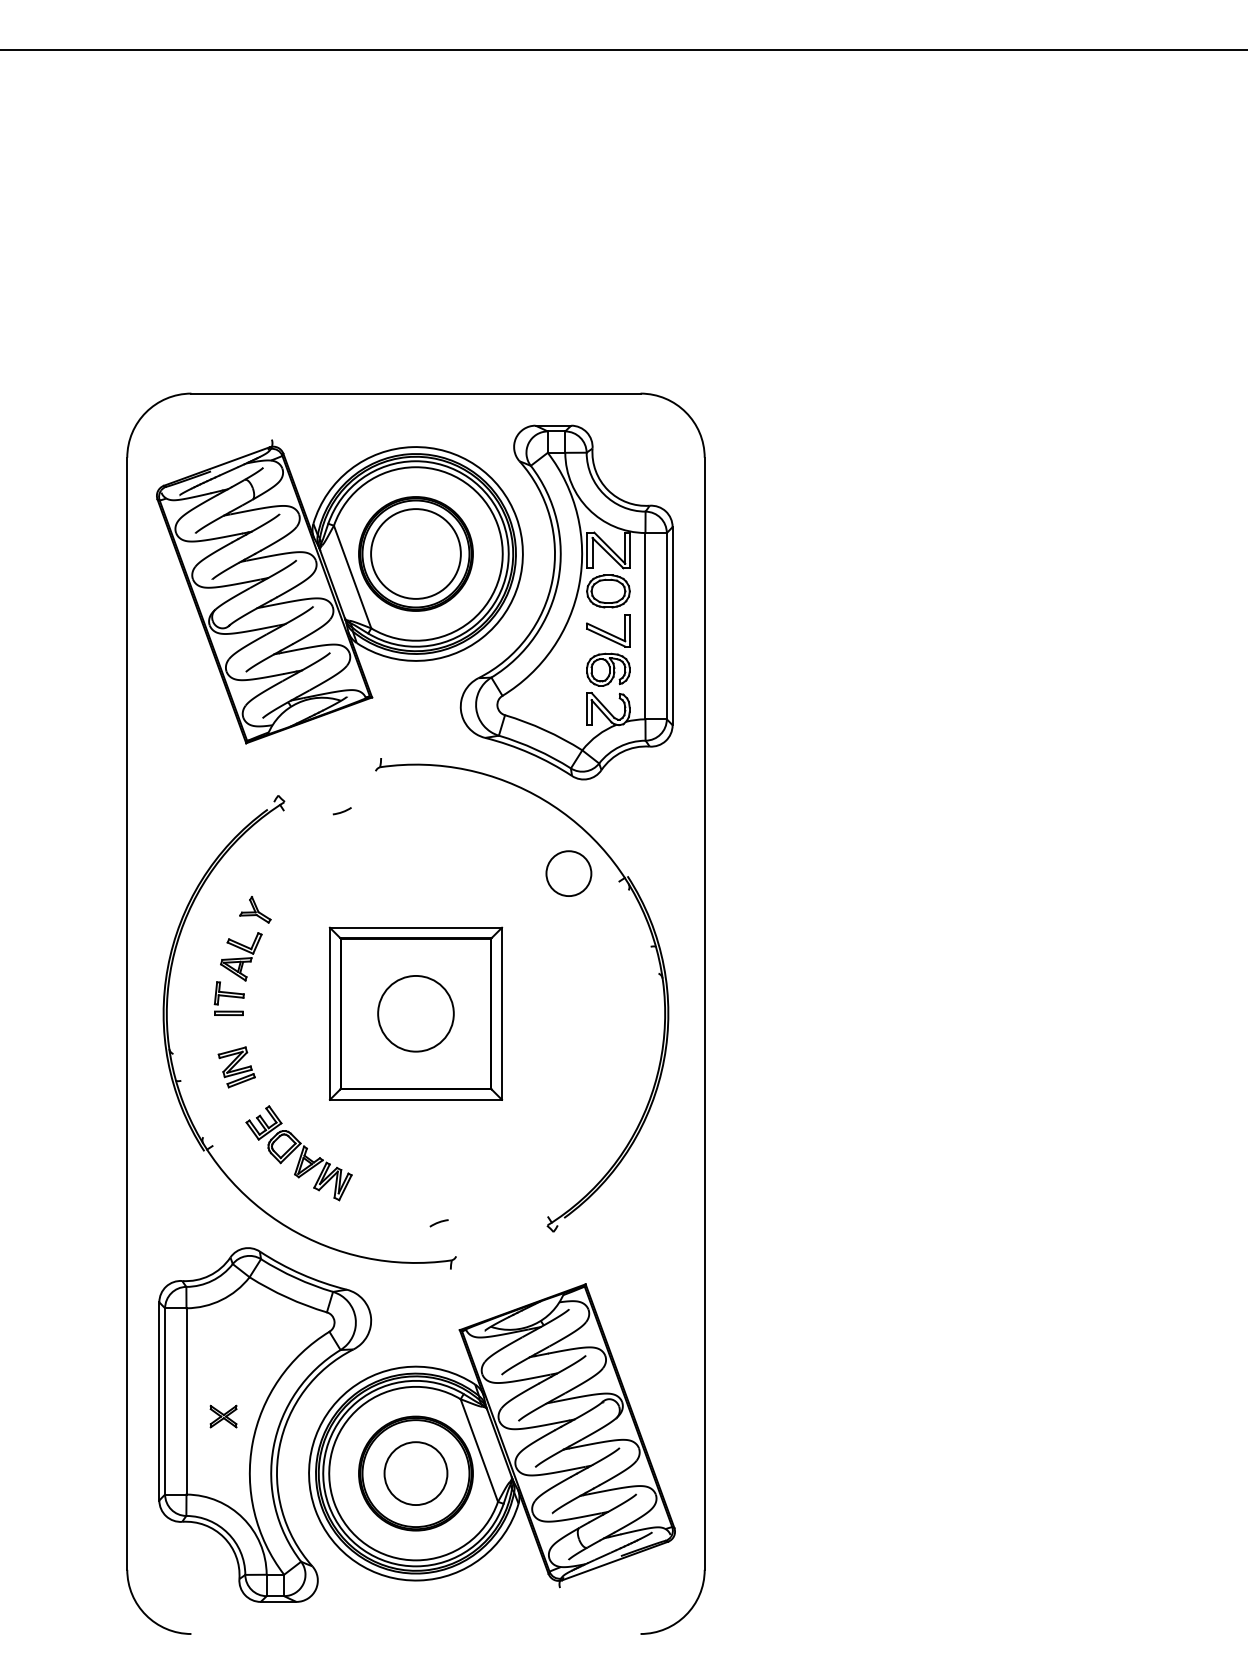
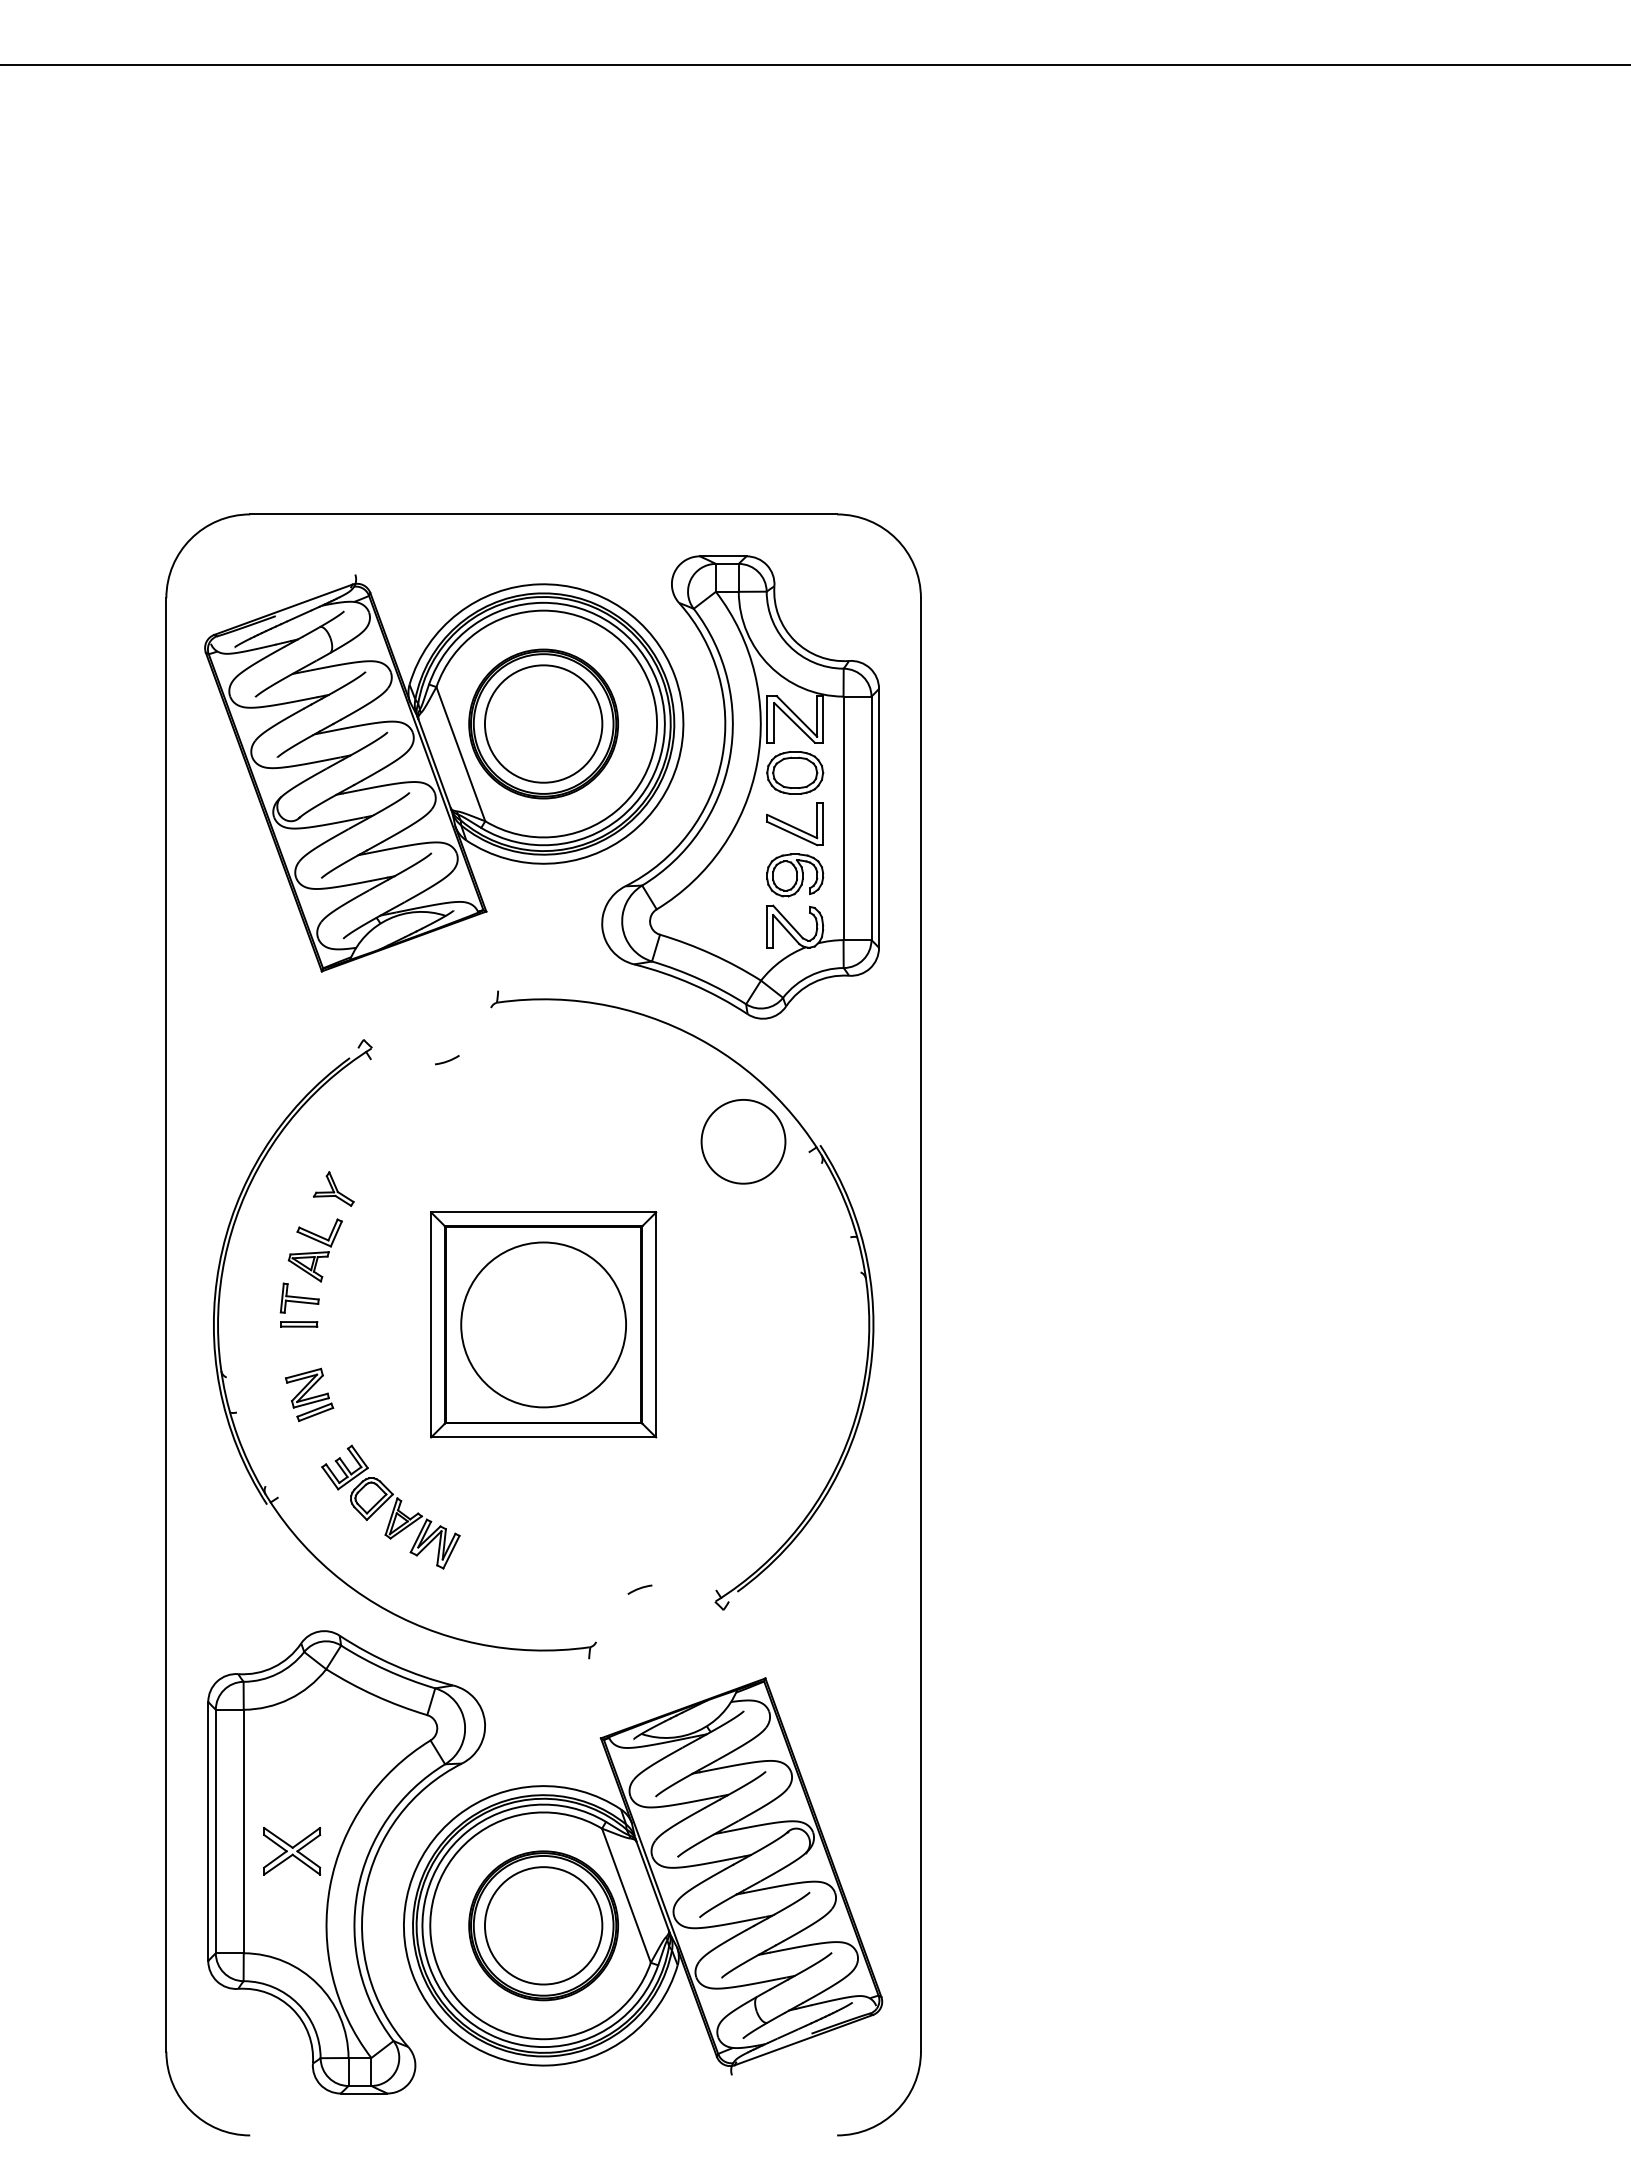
circle: (568, 873) -> (743, 1141), size x1.43
circle: (415, 1013) -> (543, 1324), size x1.67
arc: (438, 1223) -> (639, 1589), moved
part: (223, 1416) -> (292, 1851), size x1.67
circle: (415, 1473) -> (543, 1925), size x1.43

